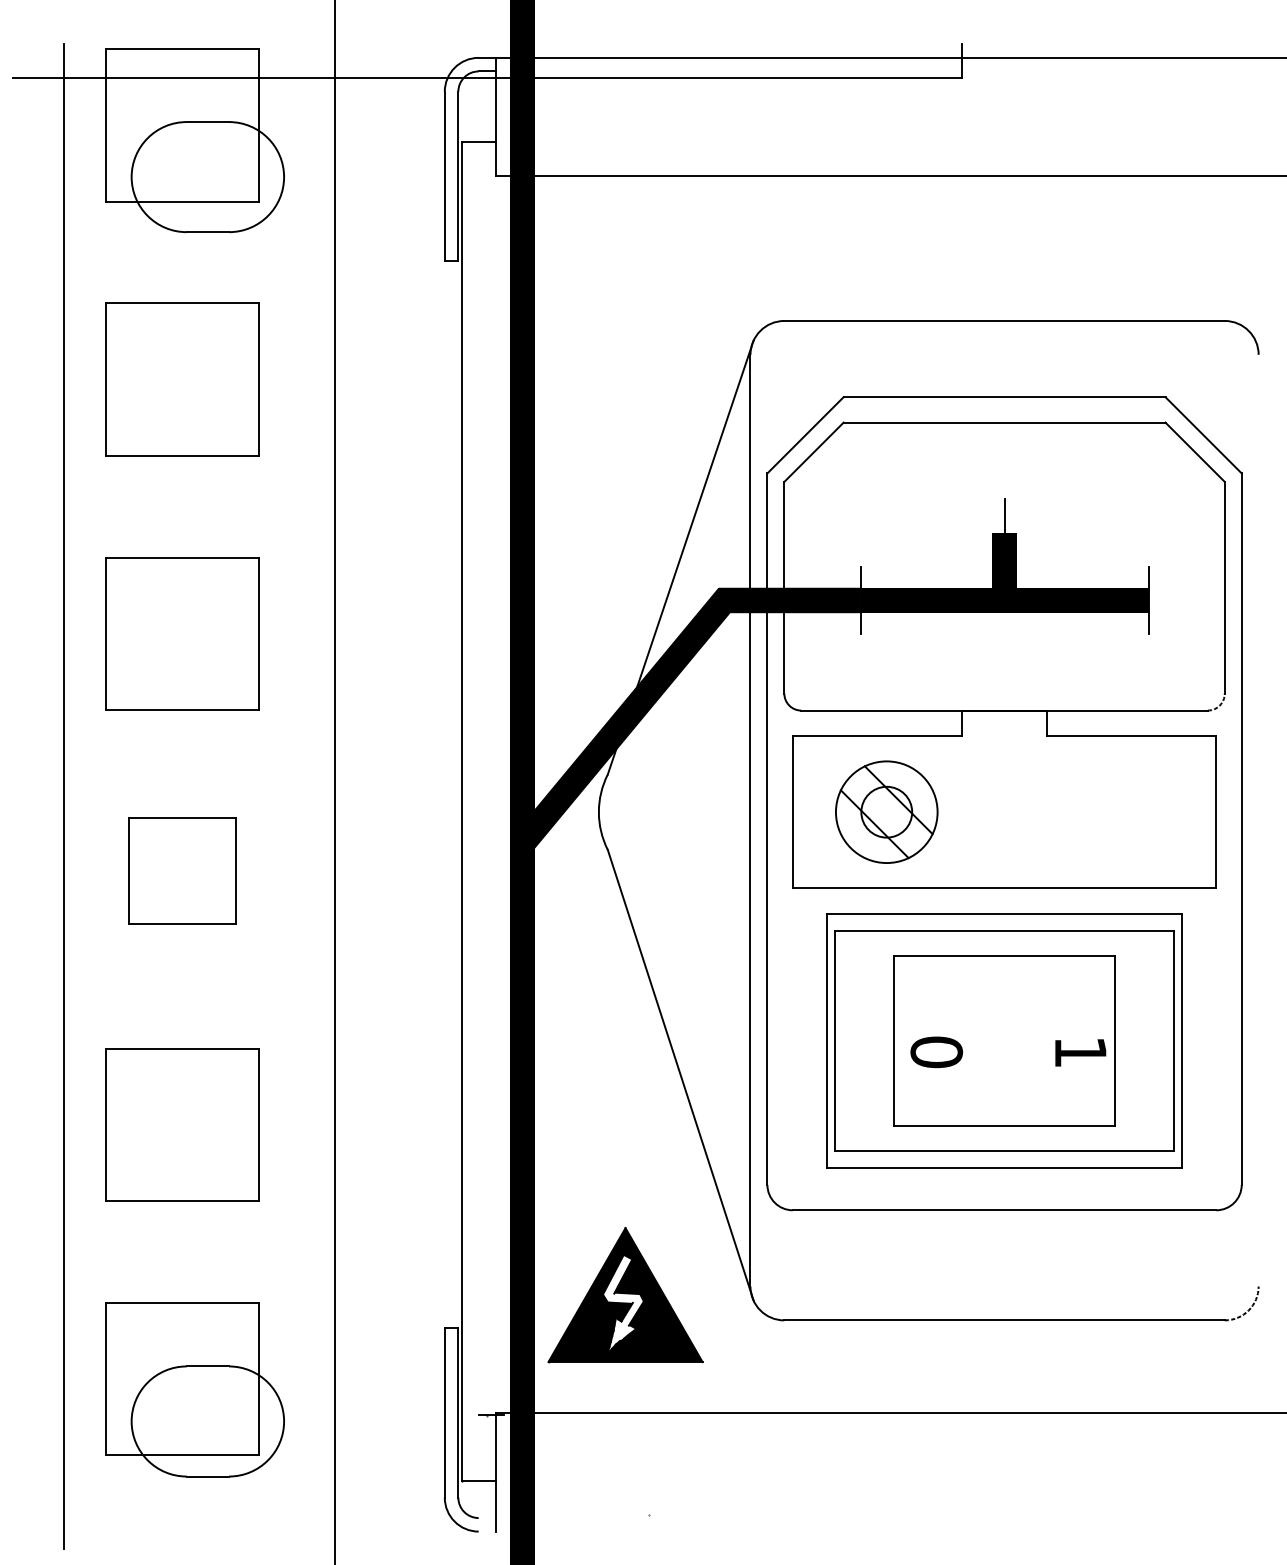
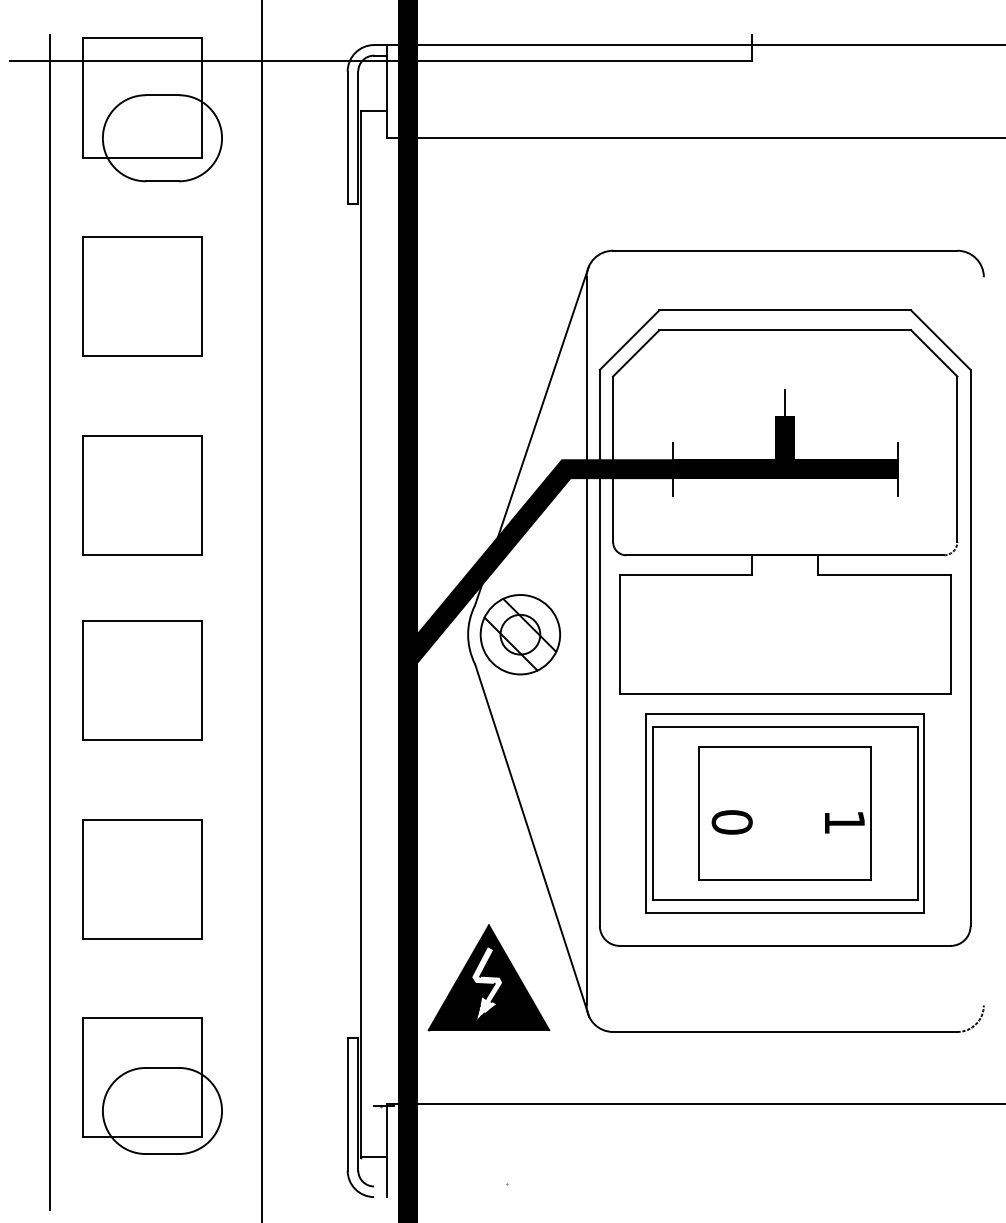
part: (886, 811) -> (520, 634), moved
part: (182, 870) -> (142, 680), size x1.43
part: (625, 1295) -> (488, 978), moved

